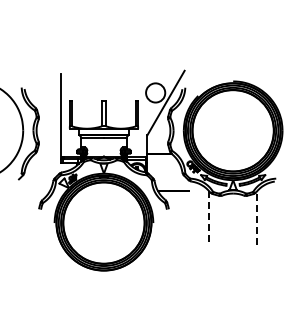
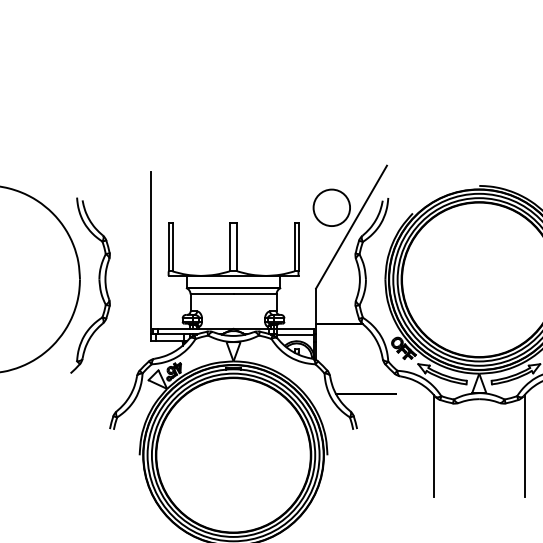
line: (209, 218) -> (434, 446), dashed -> solid
line: (257, 218) -> (525, 446), dashed -> solid

